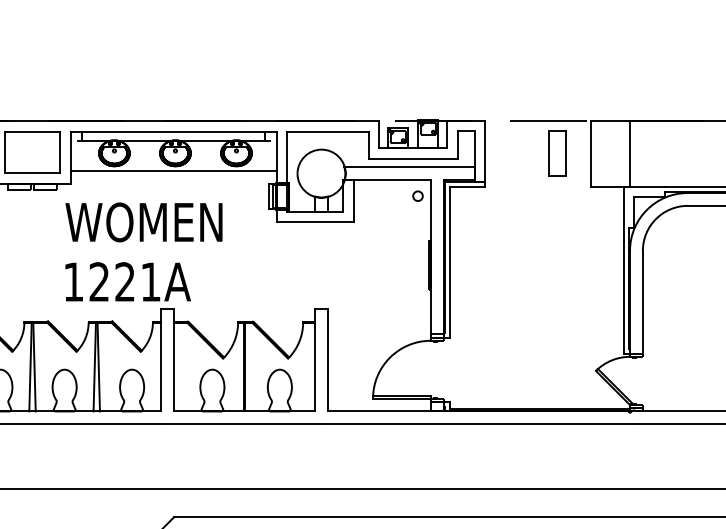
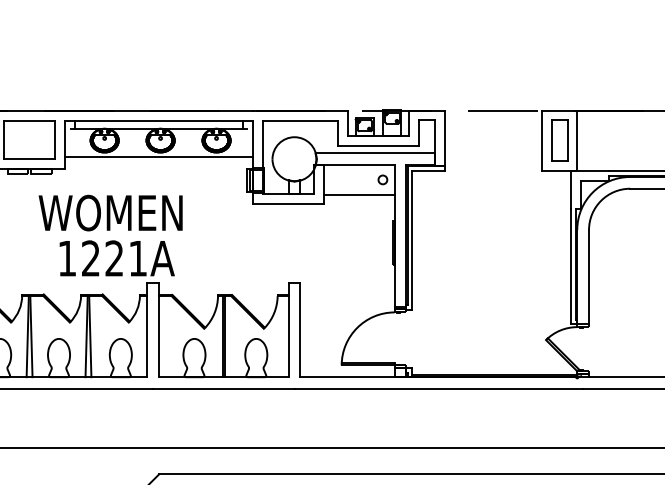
part: (557, 153) -> (559, 140), moved
line: (391, 212) -> (358, 194), added
text: (143, 222) -> (110, 213), moved

